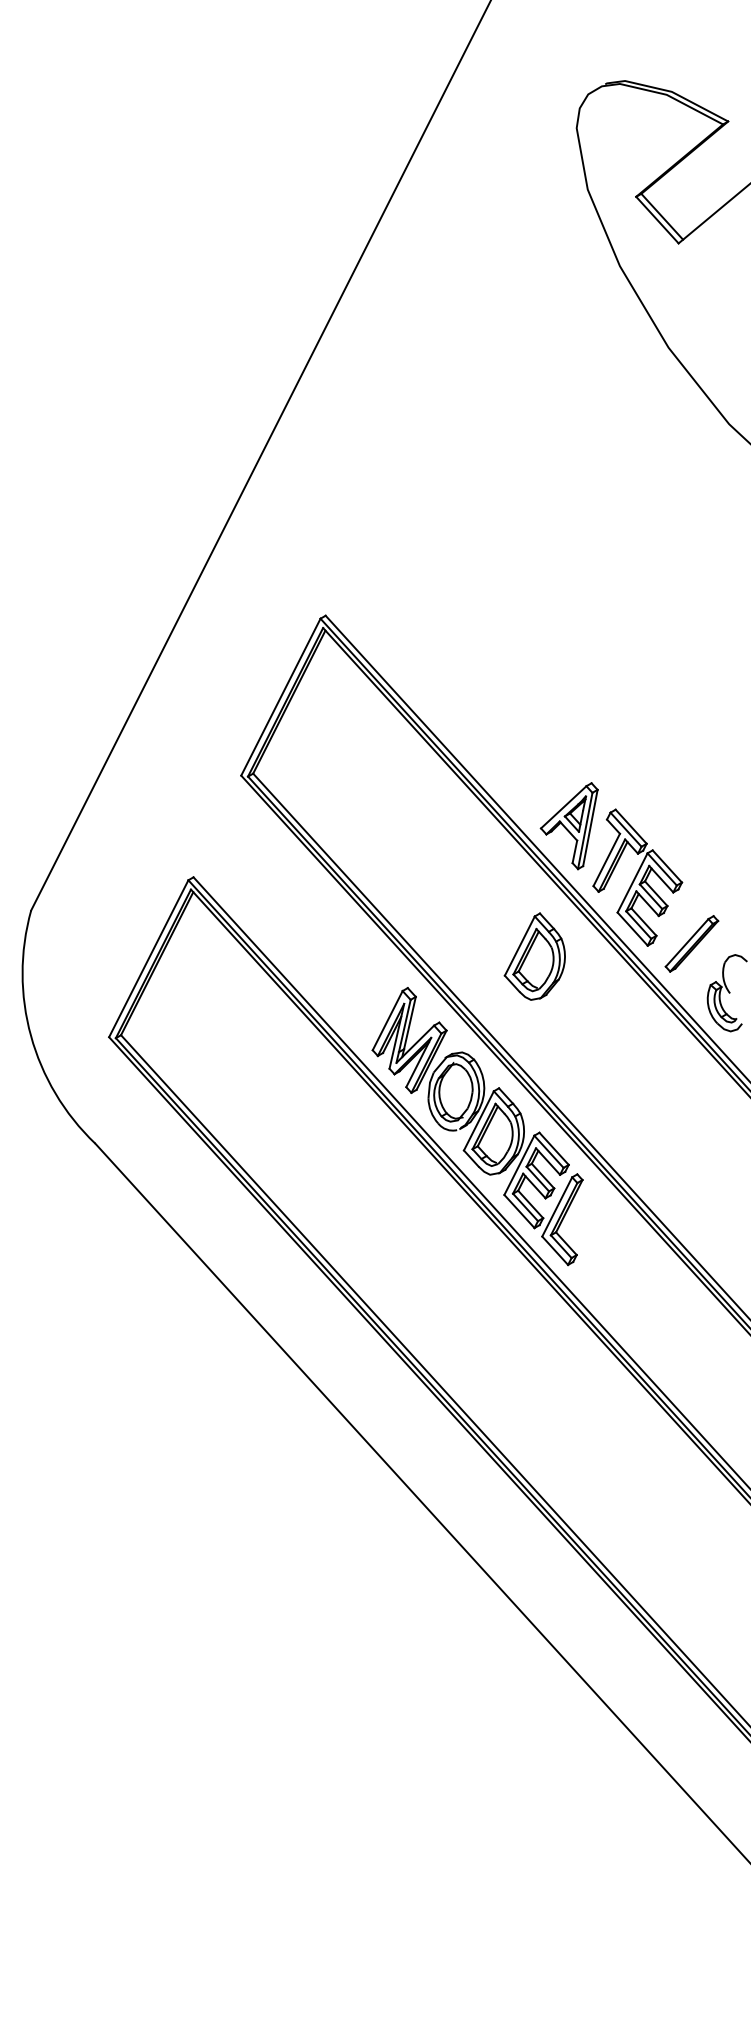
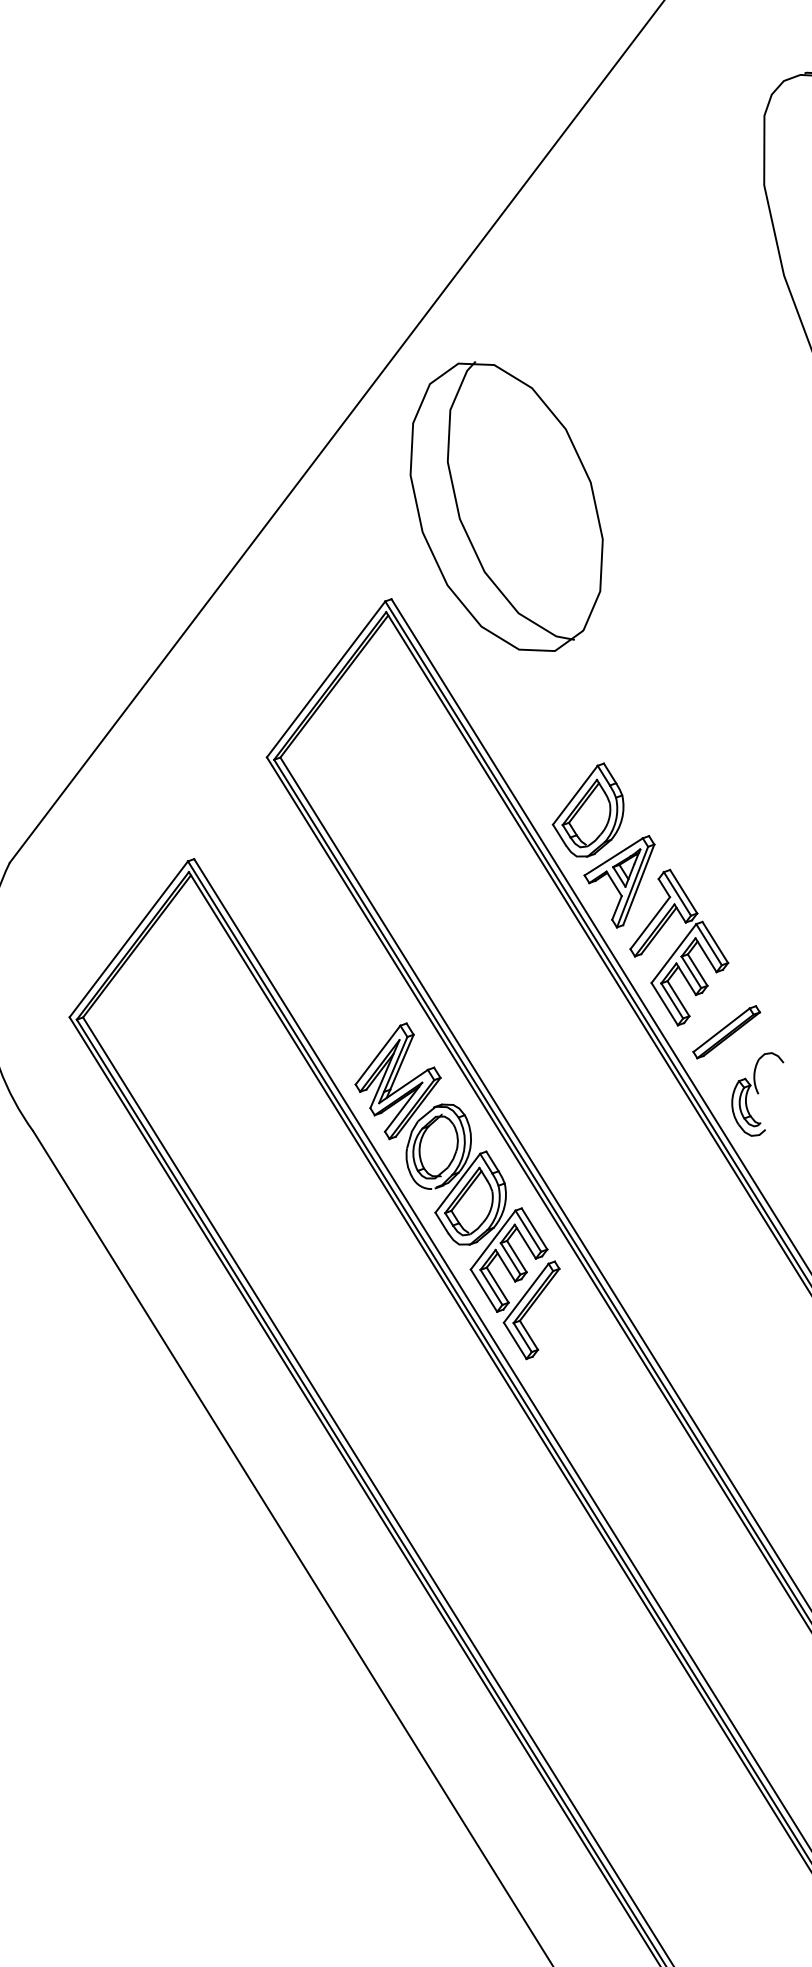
part: (412, 515) -> (506, 506), added
part: (534, 956) -> (589, 809), moved

